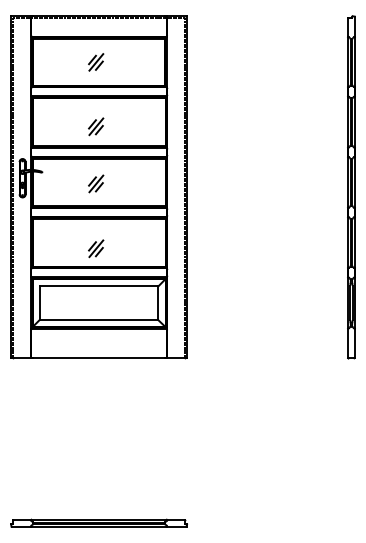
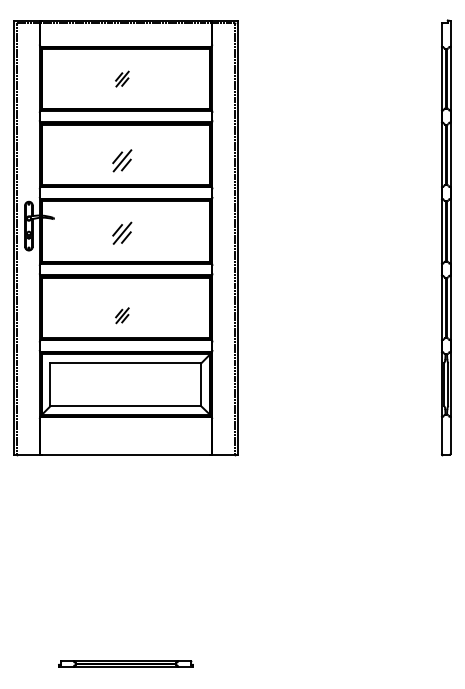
part: (96, 62) -> (122, 79), size x0.7
part: (96, 248) -> (122, 315), size x0.7
part: (98, 522) -> (125, 663), size x0.6

